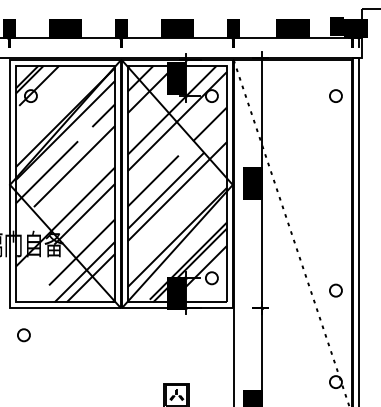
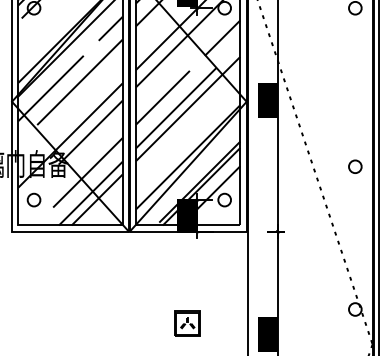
circle: (335, 290) -> (354, 166), moved
circle: (23, 335) -> (33, 200), moved

